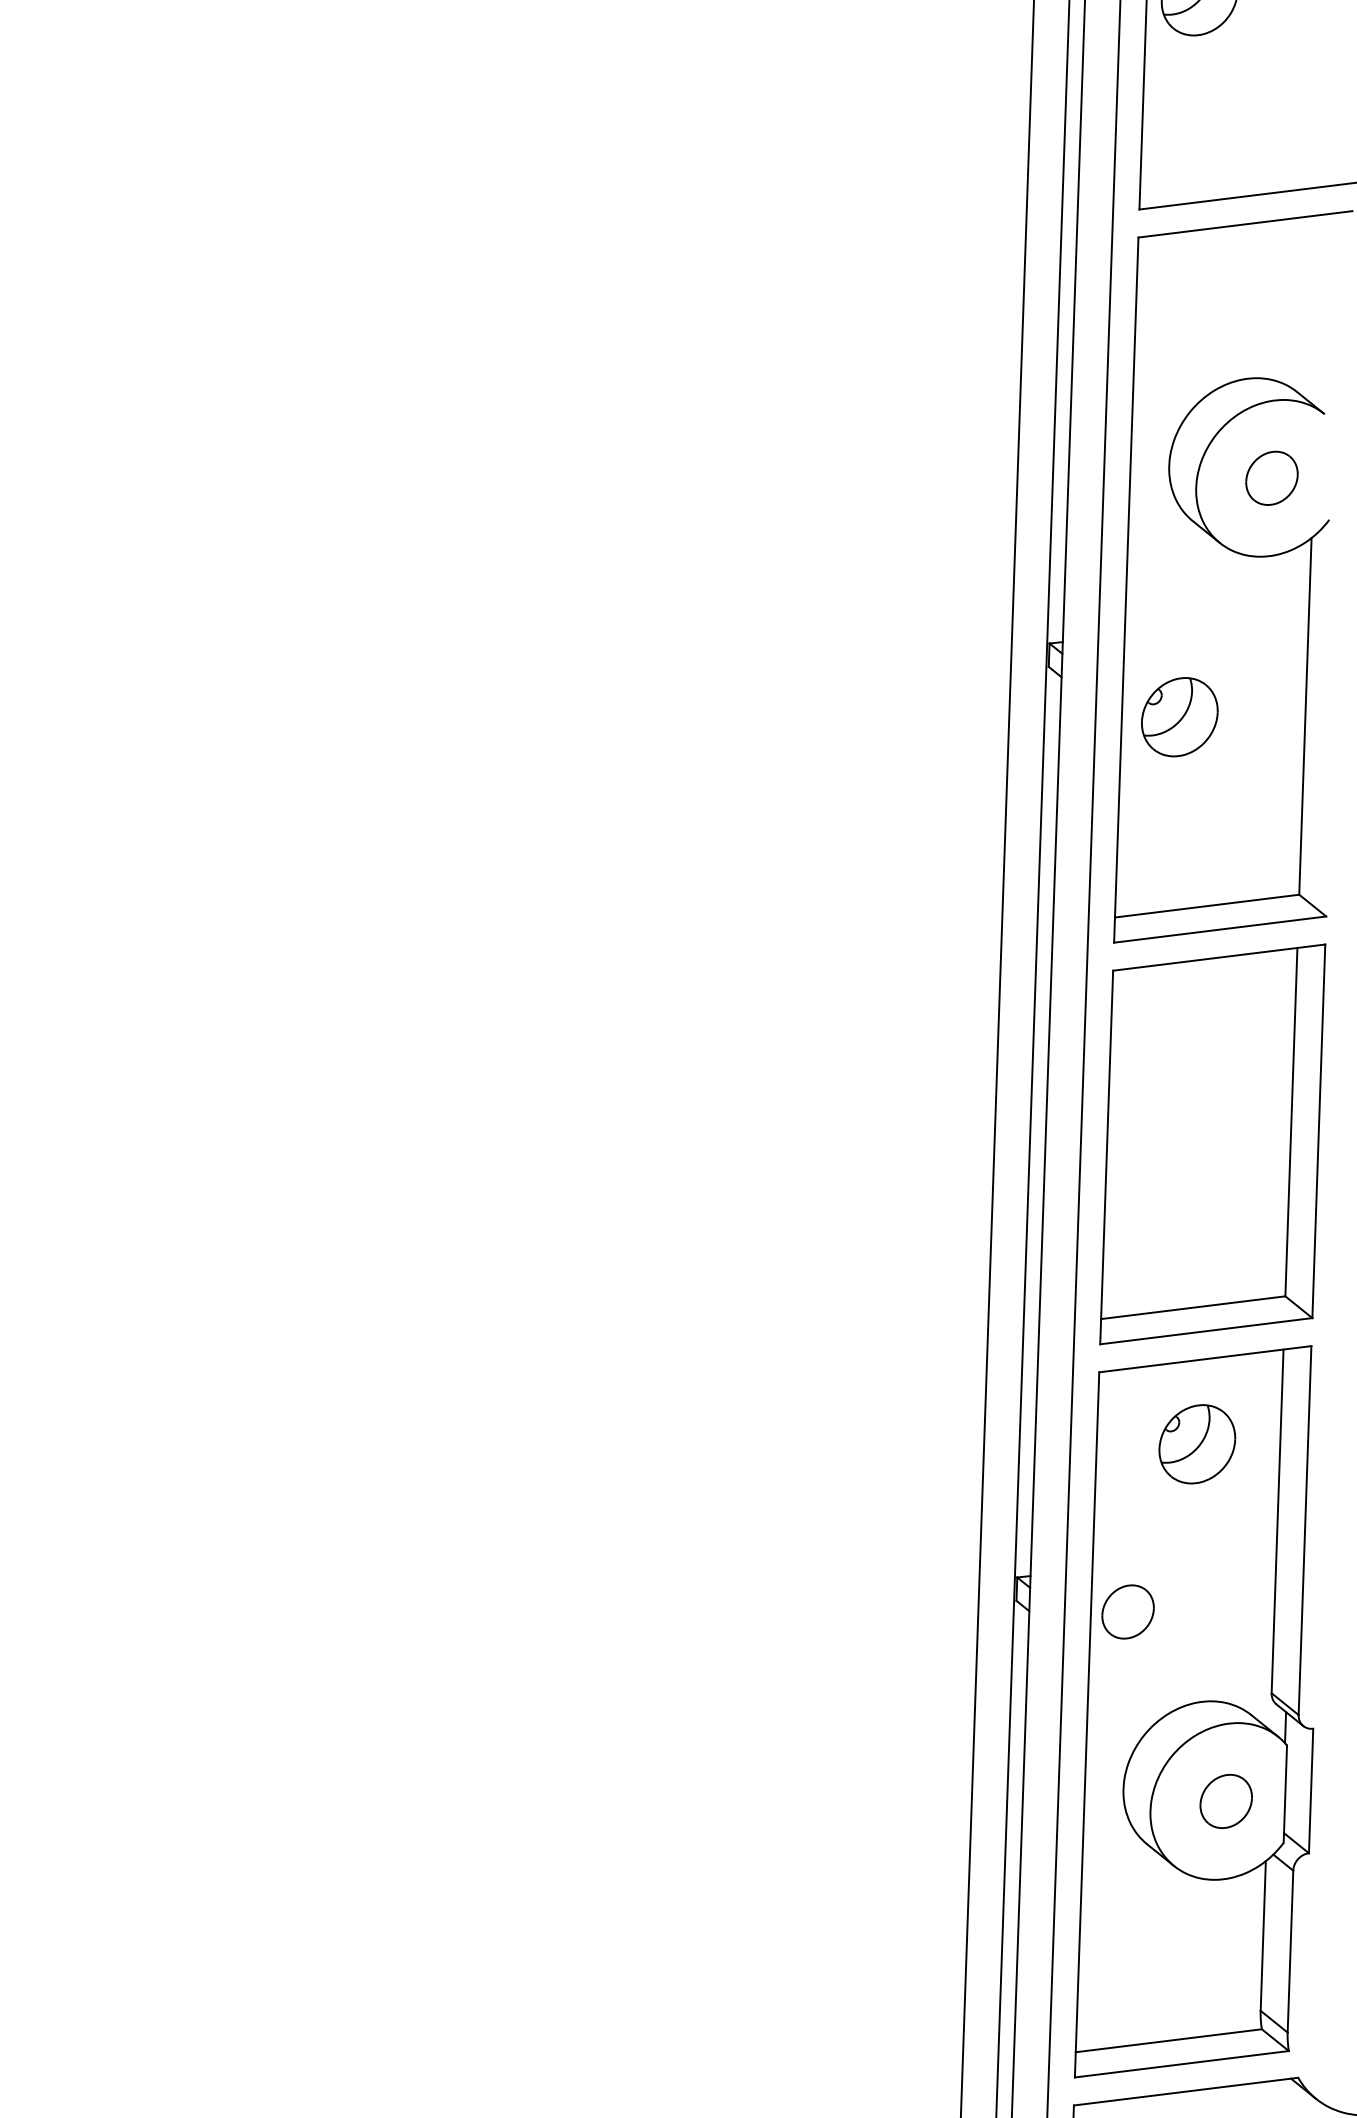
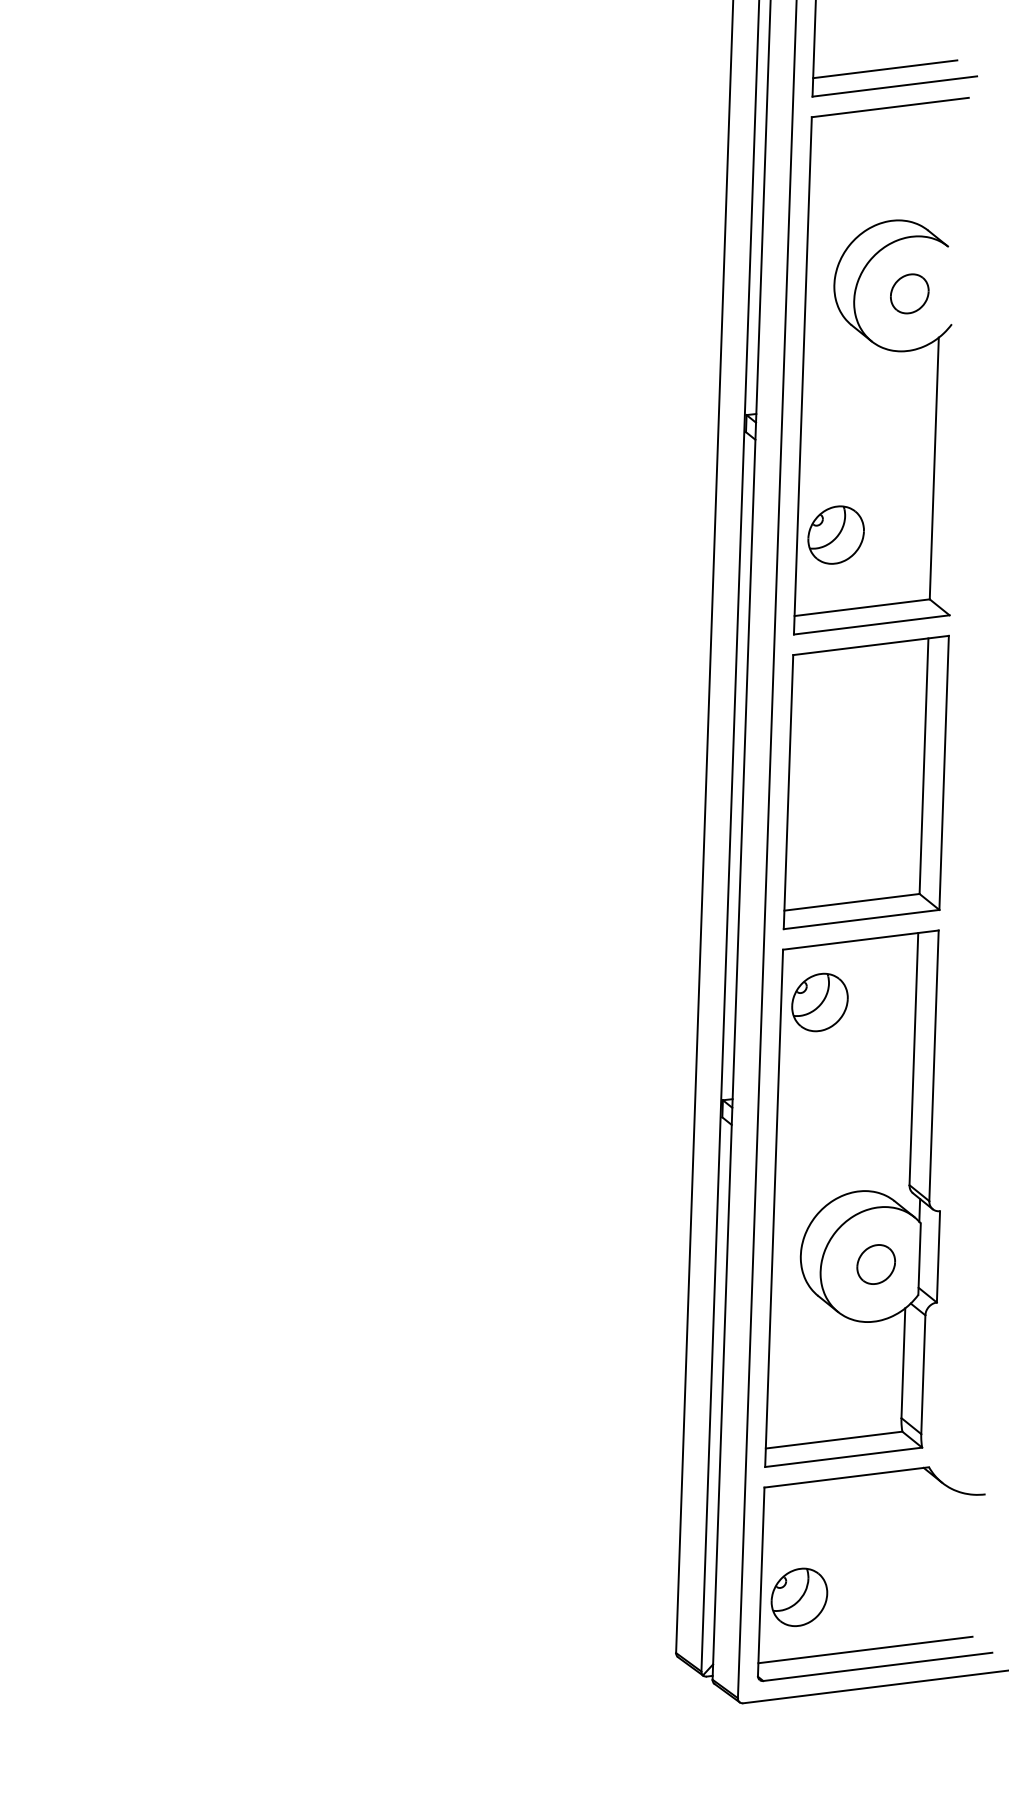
line: (1238, 172) -> (885, 69), added
part: (1178, 716) -> (835, 534), moved
part: (1196, 1444) -> (819, 1002), moved
part: (1127, 1611) -> (803, 1125), removed

